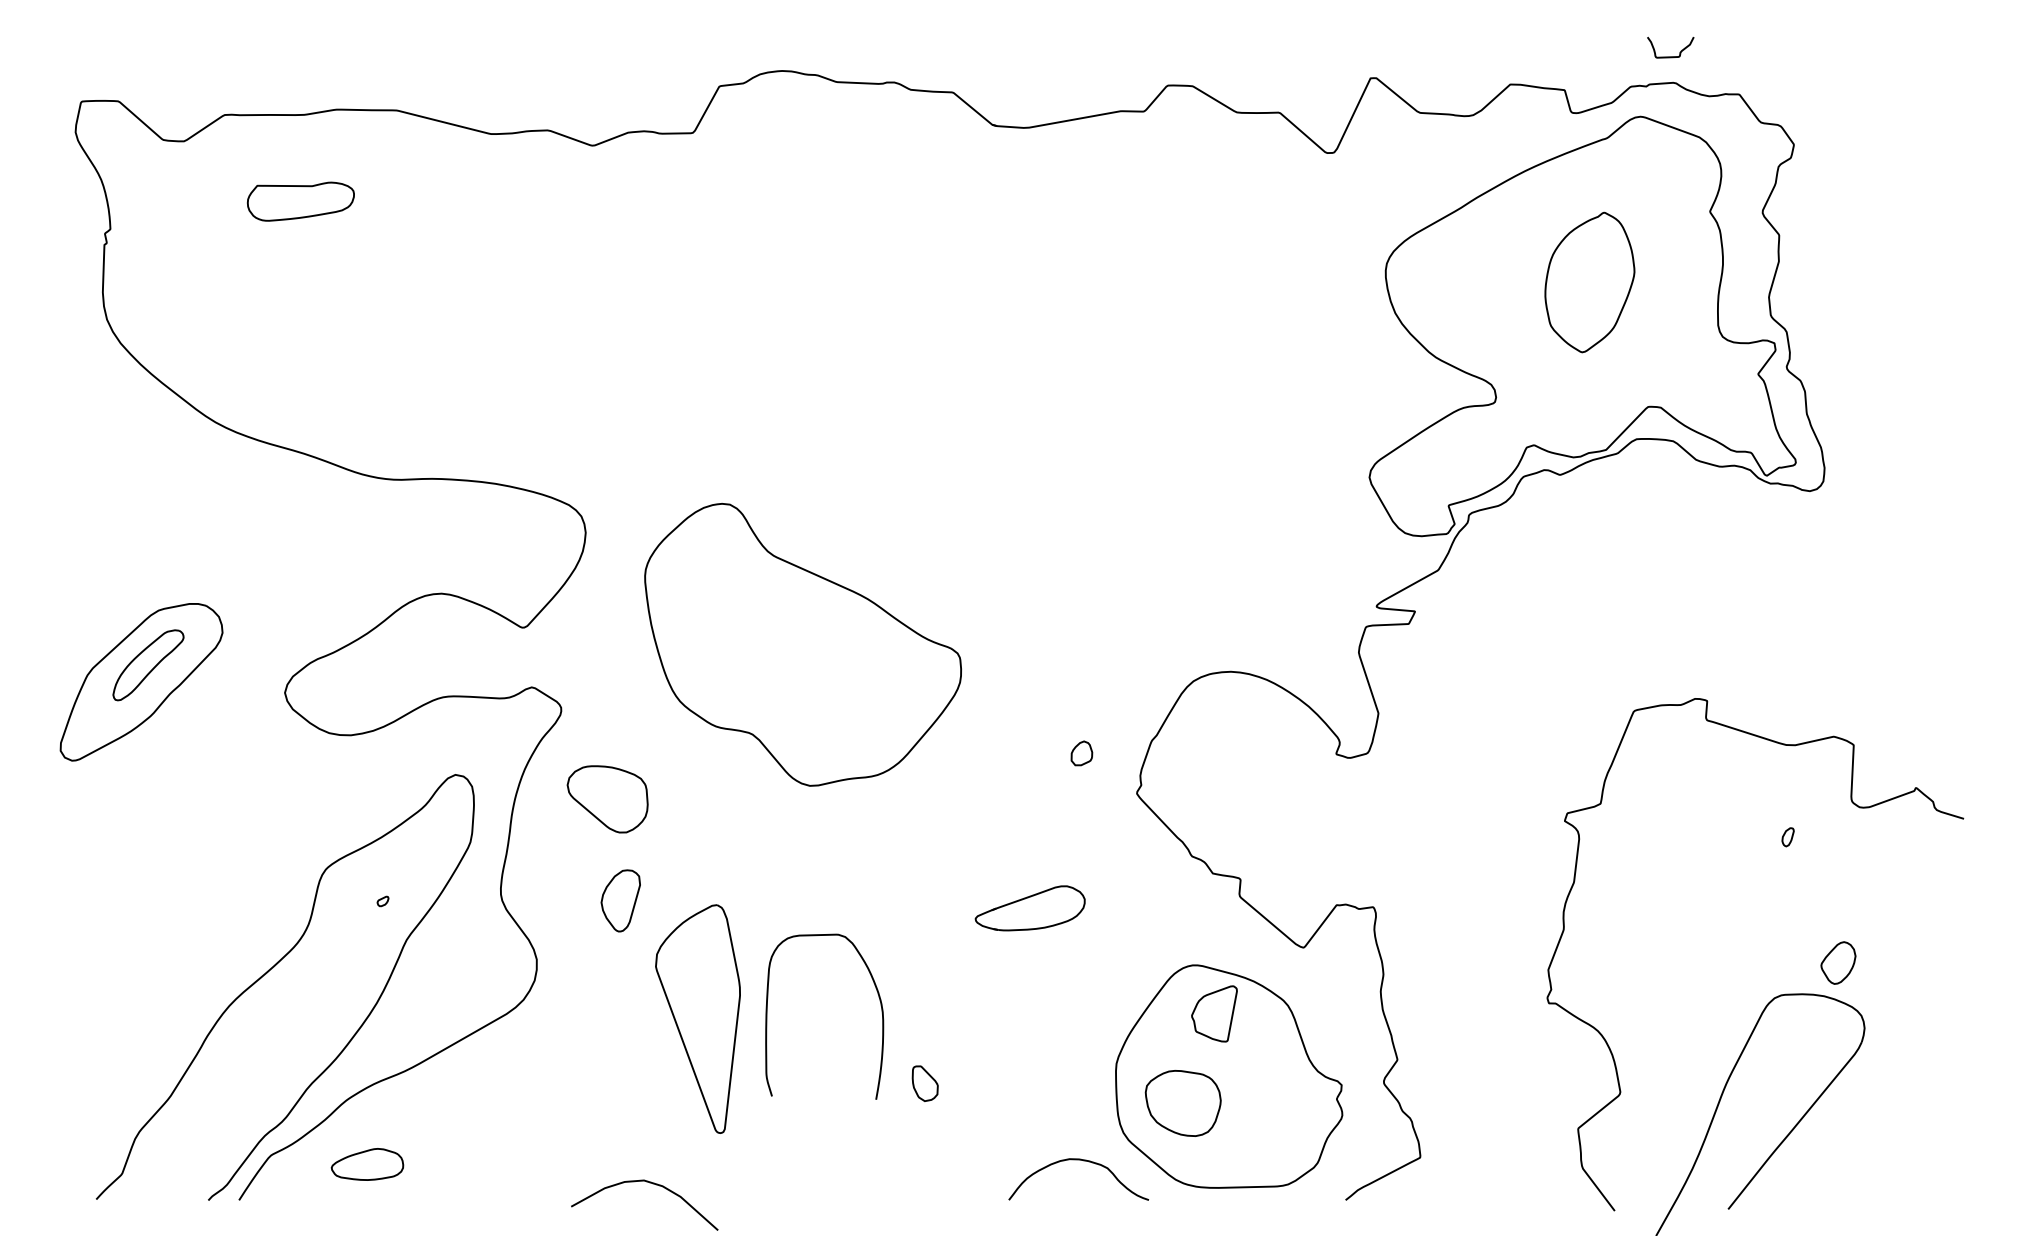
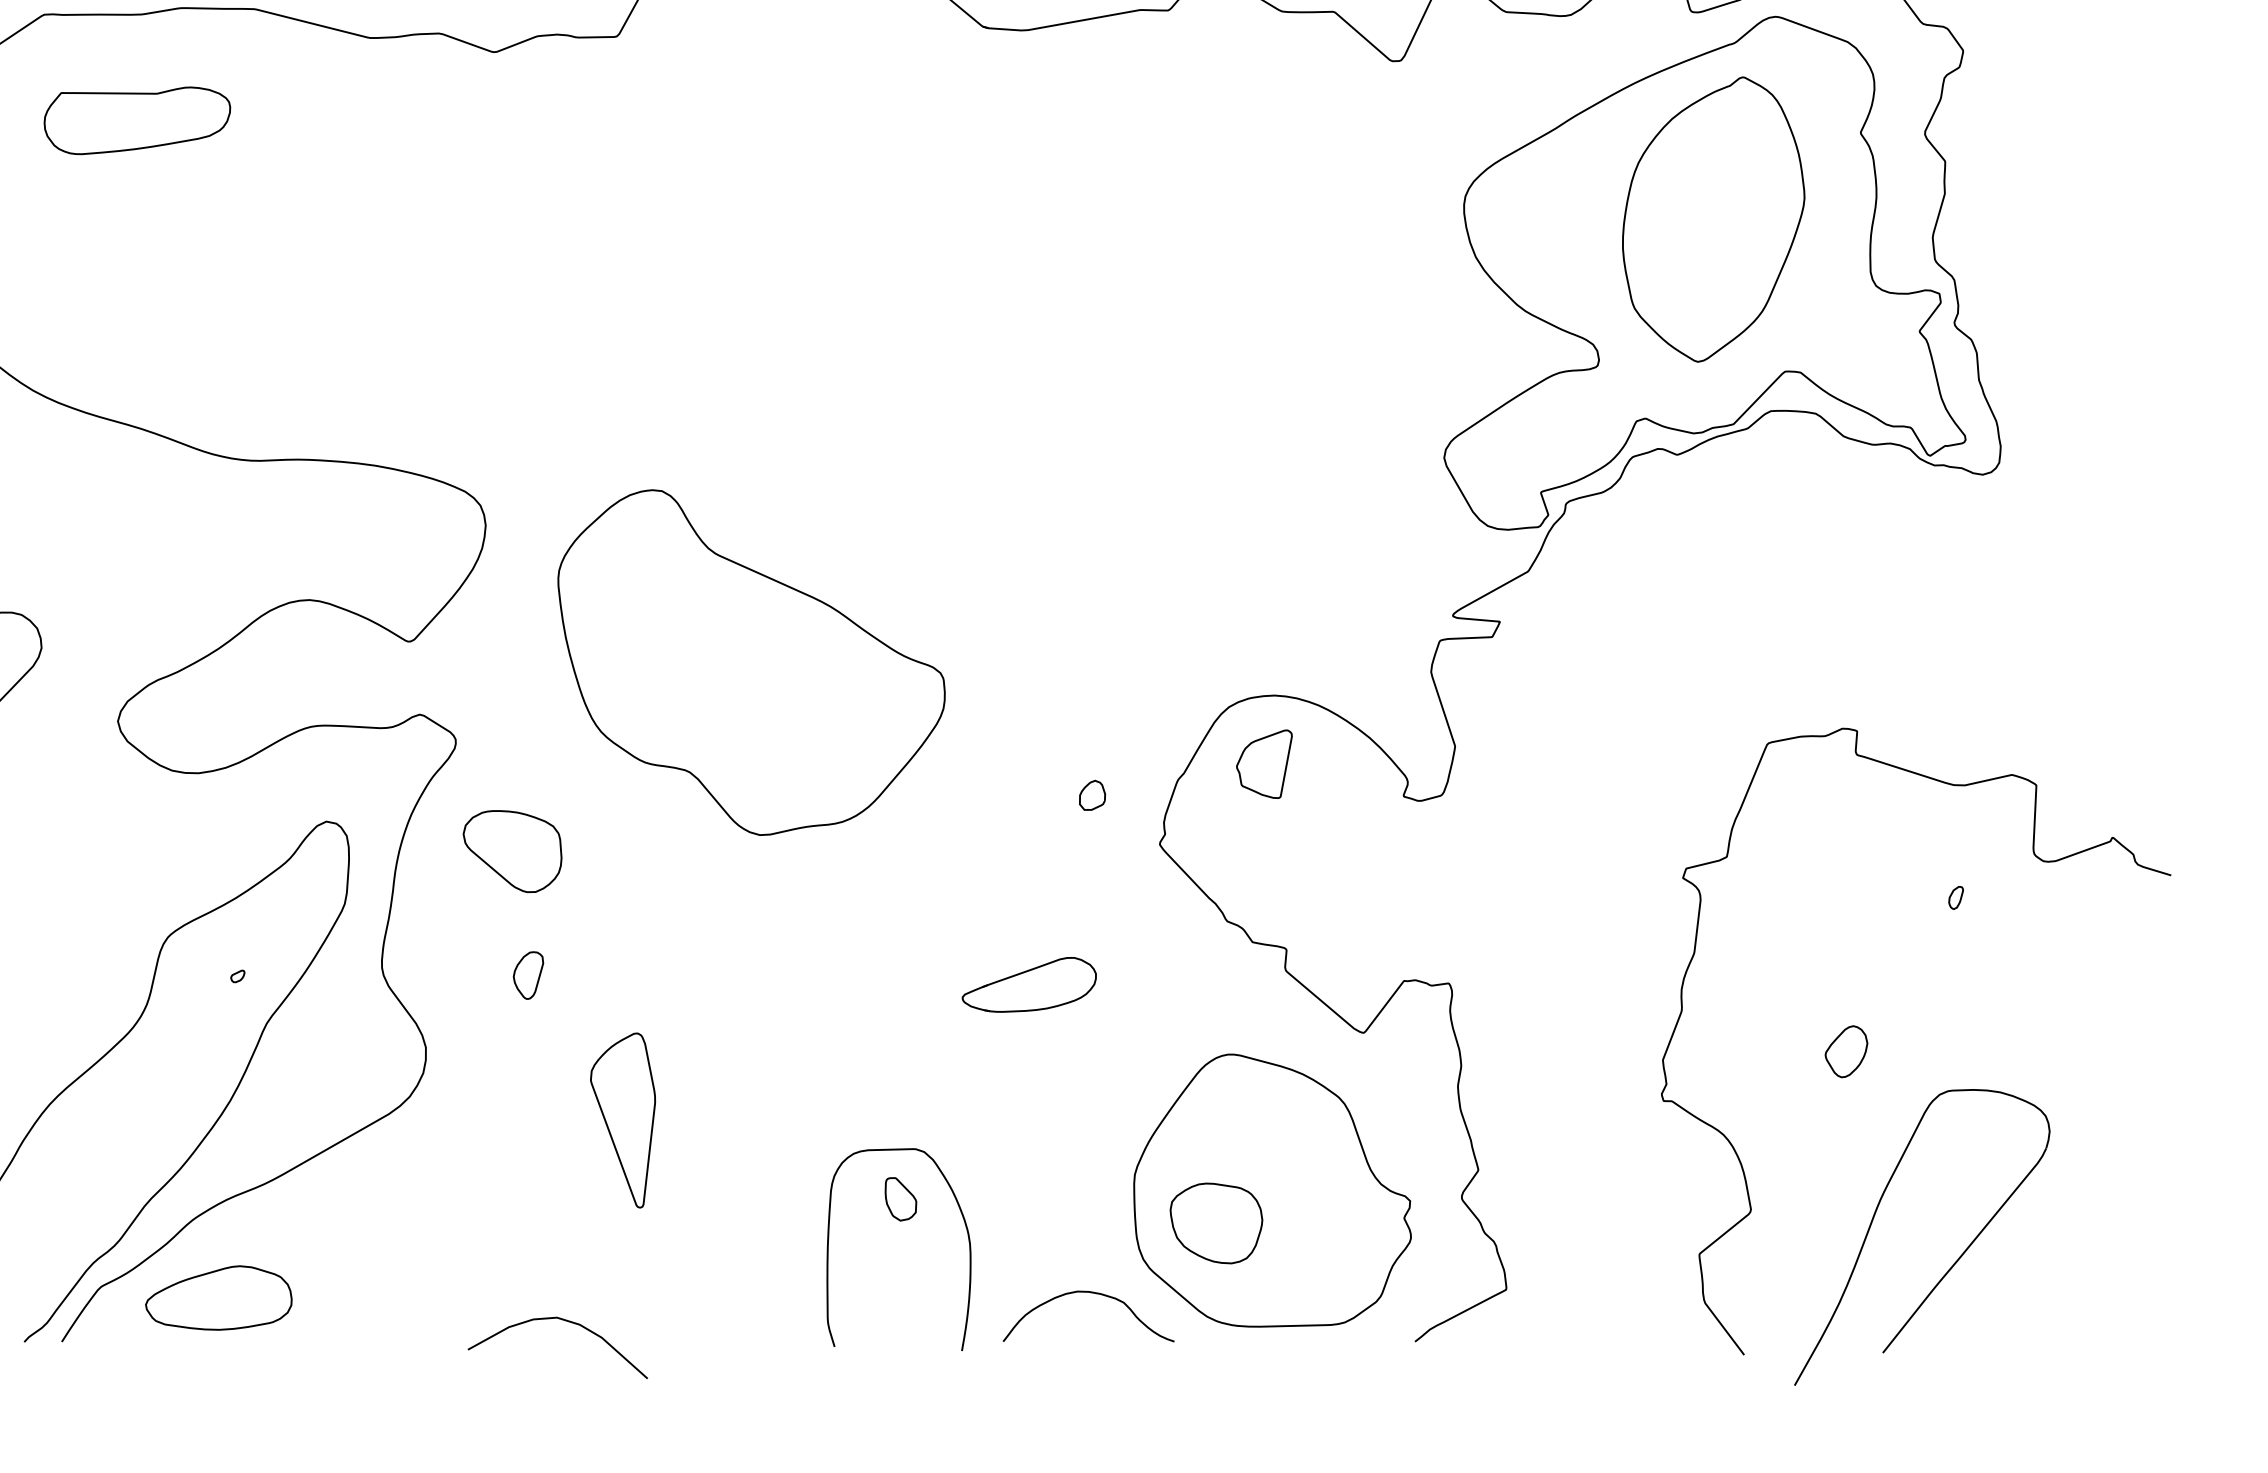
part: (300, 201) -> (136, 120), size x1.43
part: (1589, 282) -> (1713, 219), size x1.67
part: (620, 900) -> (528, 975), size x0.62
part: (1838, 962) -> (1846, 1051), moved
part: (1214, 1013) -> (1264, 763), moved
curve: (767, 1016) -> (829, 1249), moved
part: (697, 1019) -> (622, 1120), size x0.62
part: (367, 1164) -> (218, 1298), size x1.67

